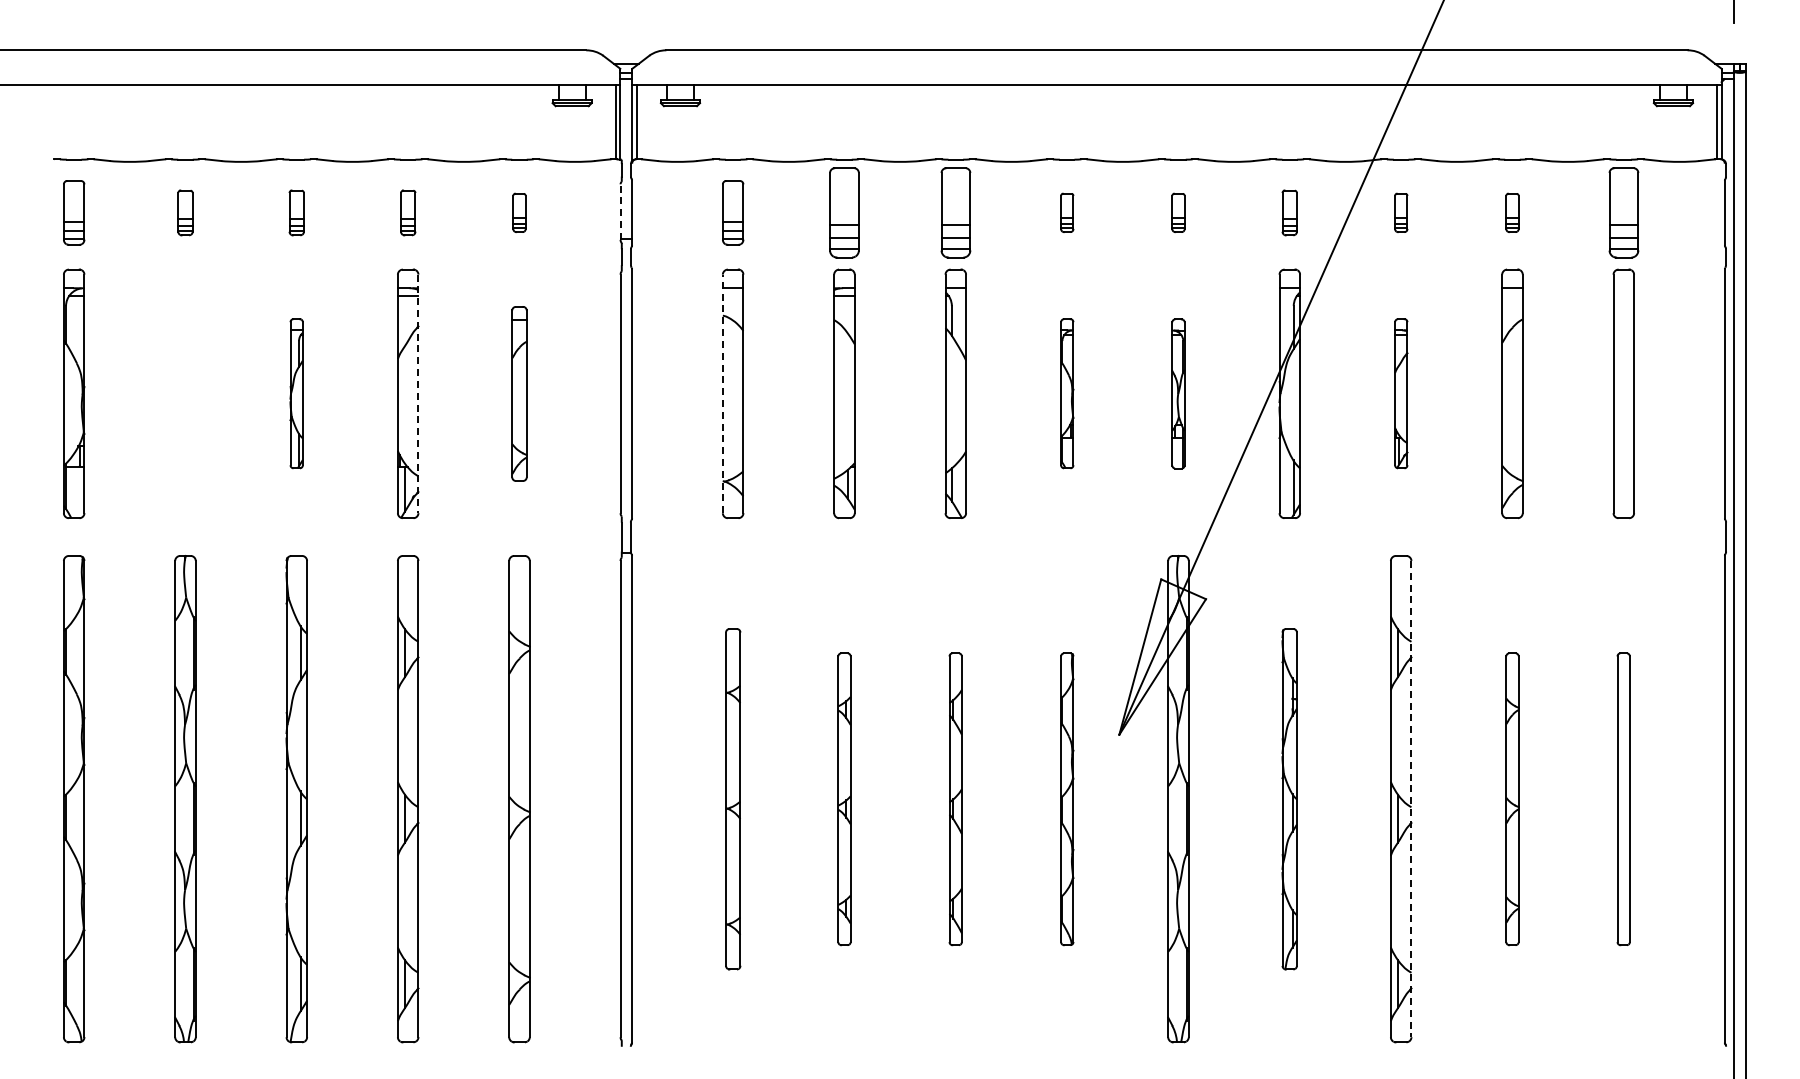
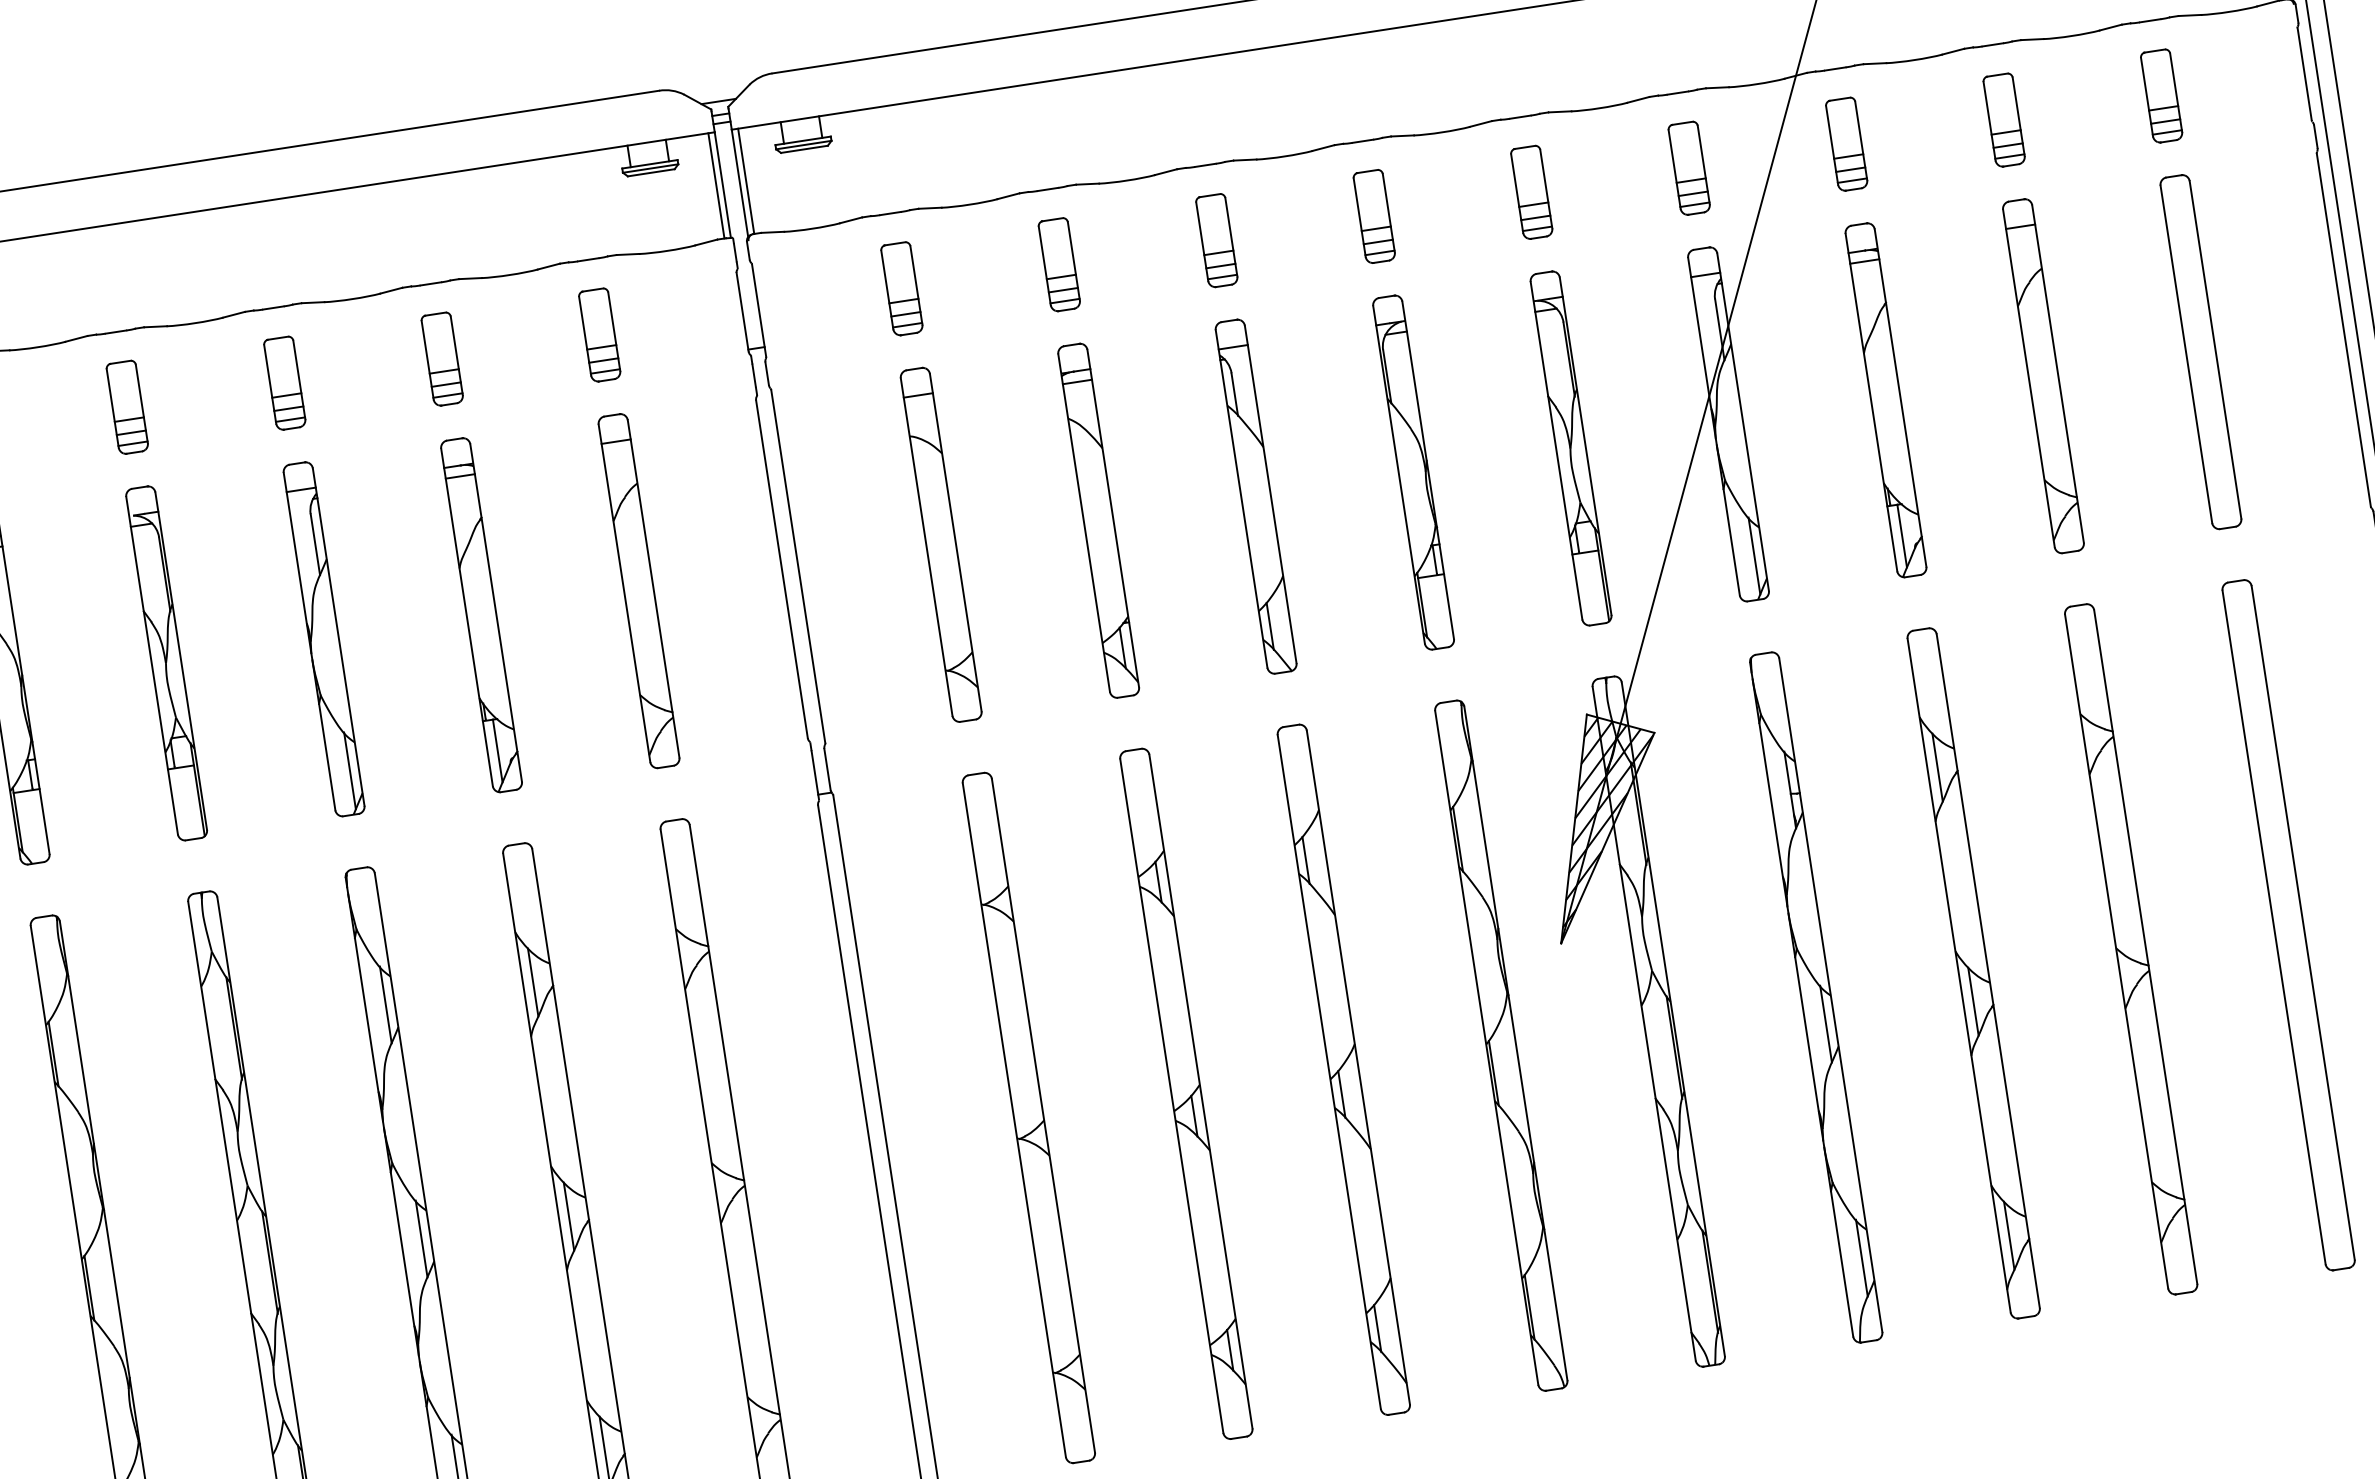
part: (185, 212) -> (127, 406), size x1.43
part: (296, 212) -> (284, 382), size x1.43
part: (408, 212) -> (442, 358), size x1.43
part: (519, 212) -> (599, 334), size x1.67
line: (620, 212) -> (742, 312), dashed -> solid
part: (844, 212) -> (1059, 264), size x0.71
part: (955, 212) -> (1216, 240), size x0.71
part: (1067, 212) -> (1374, 215), size x1.67
part: (1178, 212) -> (1531, 191), size x1.67
part: (1289, 212) -> (1688, 167), size x1.43
part: (1401, 212) -> (1847, 143), size x1.67
part: (1512, 212) -> (2004, 119), size x1.67
part: (1623, 212) -> (2161, 95), size x0.71
part: (185, 393) -> (166, 662), added
part: (296, 393) -> (323, 638), size x1.67
part: (519, 393) -> (638, 590), size x1.43
line: (722, 393) -> (926, 546), dashed -> solid
part: (1067, 393) -> (1414, 471), size x1.67
part: (1178, 393) -> (1571, 447), size x1.67
part: (1401, 393) -> (1886, 399), size x1.67
line: (418, 394) -> (496, 613), dashed -> solid
hatch: (1163, 652) -> (1605, 817), added
part: (733, 799) -> (1029, 1118), size x1.43
part: (844, 799) -> (1186, 1094), size x1.67
part: (955, 799) -> (1343, 1070), size x1.67
part: (1067, 799) -> (1501, 1046), size x1.67
part: (1289, 799) -> (1815, 998), size x1.43
line: (1411, 799) -> (1988, 971), dashed -> solid
part: (1512, 799) -> (2131, 949), size x1.67
part: (1623, 799) -> (2288, 925), size x1.67

